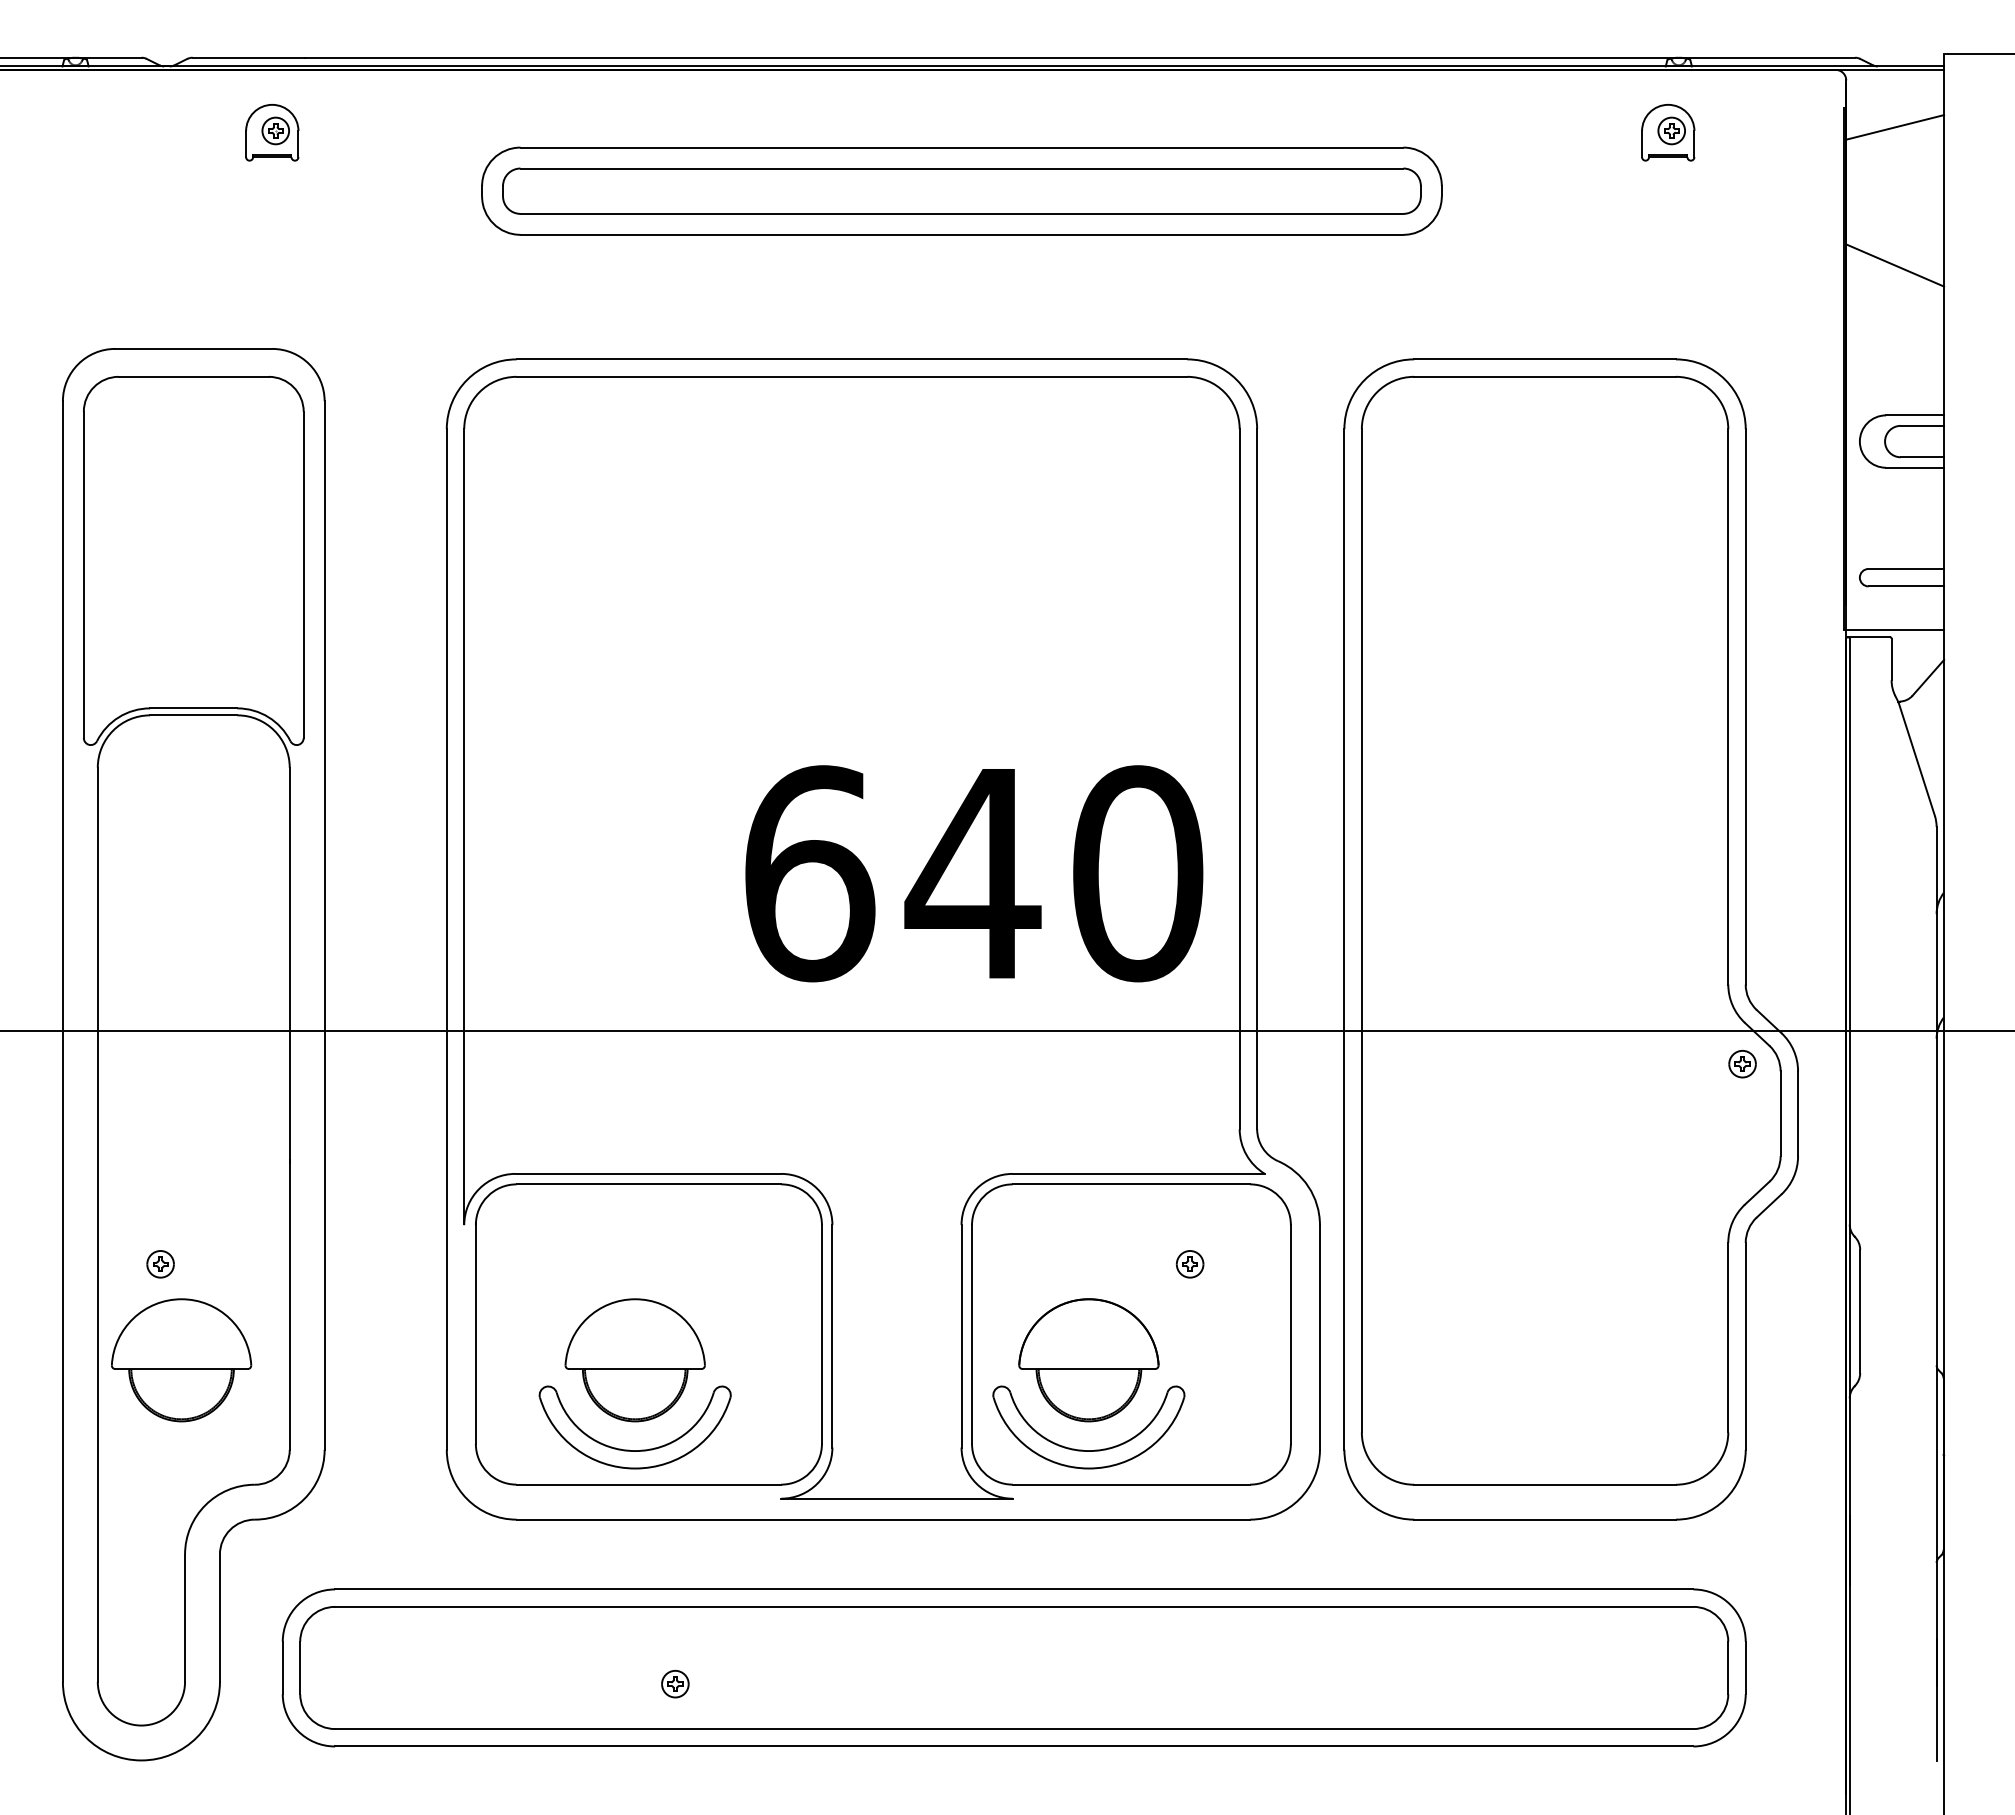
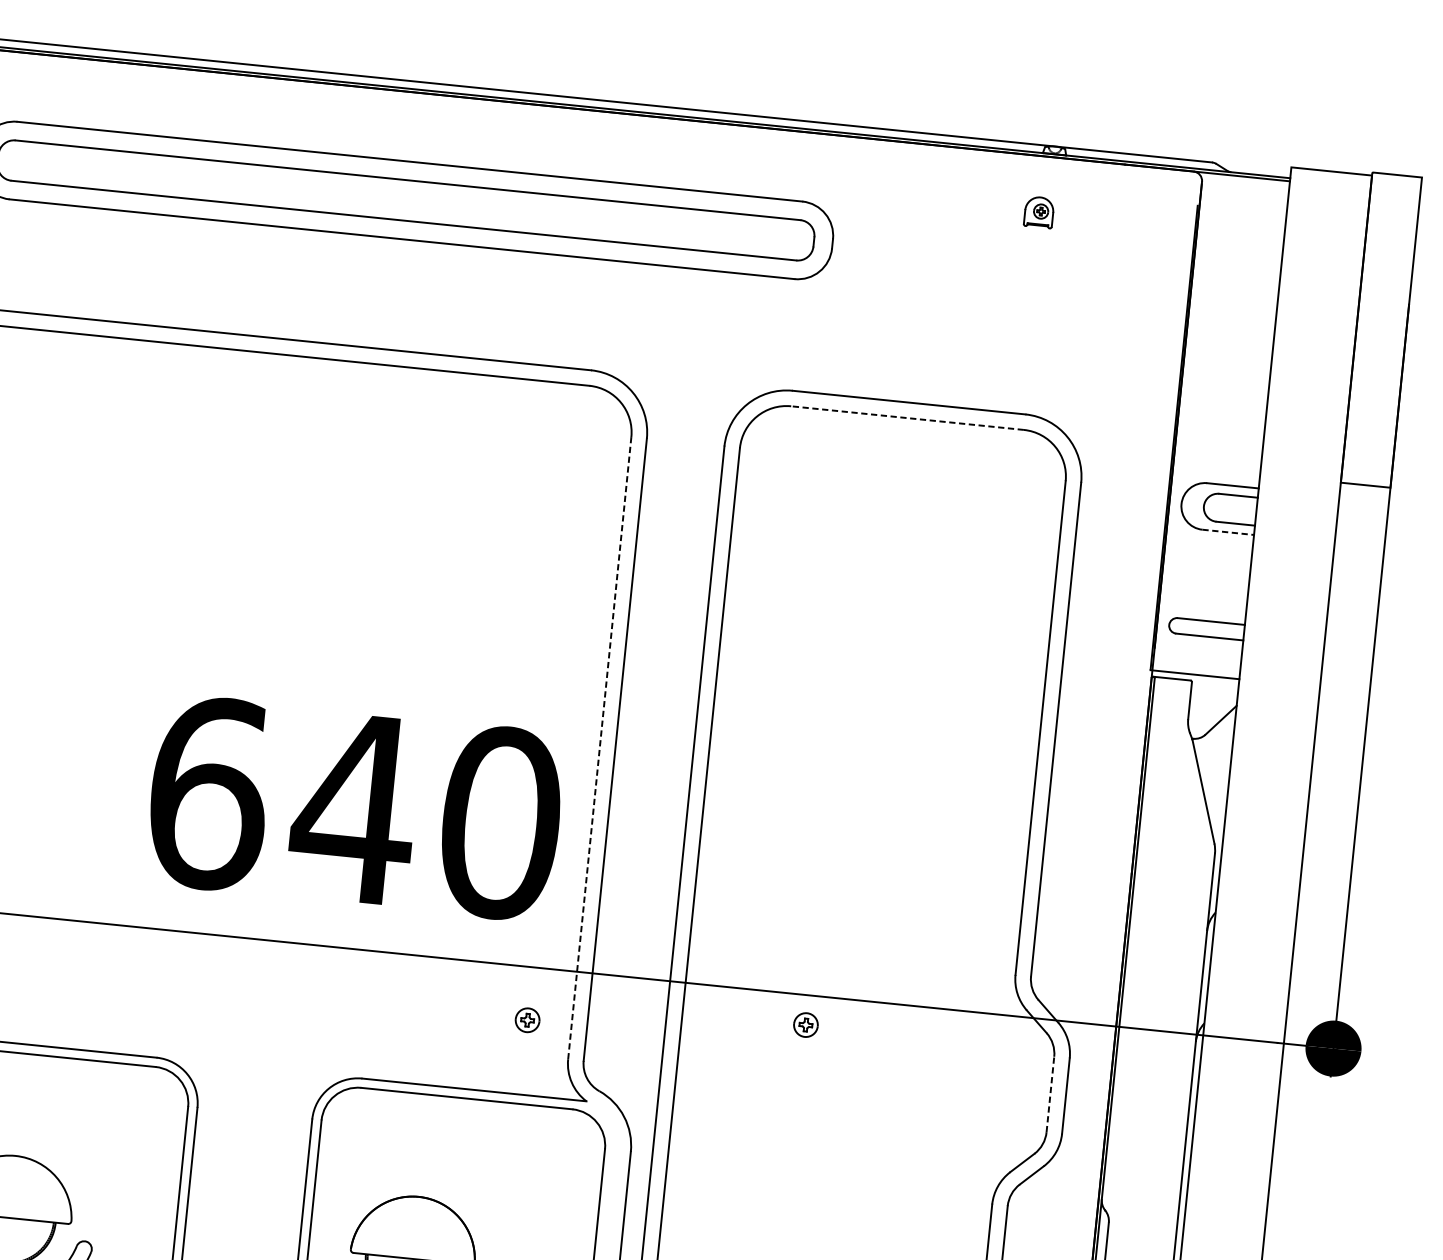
line: (1895, 127) -> (1241, 228), removed
part: (1668, 132) -> (1039, 212), size x0.6
line: (1895, 265) -> (1229, 350), removed
line: (1545, 376) -> (907, 417), solid -> dashed
line: (1915, 467) -> (1228, 532), solid -> dashed
line: (1239, 779) -> (599, 748), solid -> dashed
part: (1742, 1064) -> (805, 1025), moved
line: (1780, 1113) -> (1050, 1094), solid -> dashed
part: (1189, 1264) -> (527, 1020), moved

